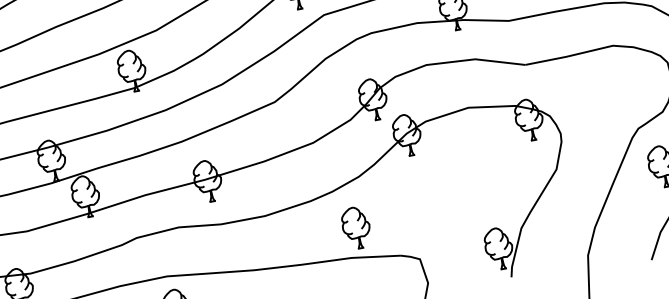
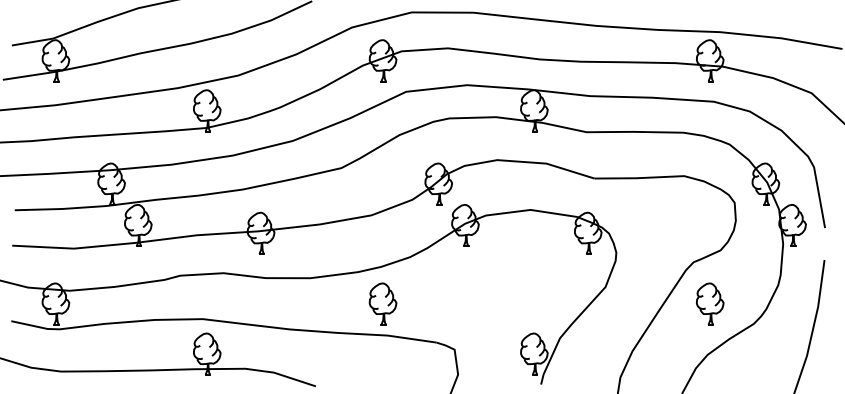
part: (355, 227) -> (382, 303), moved

